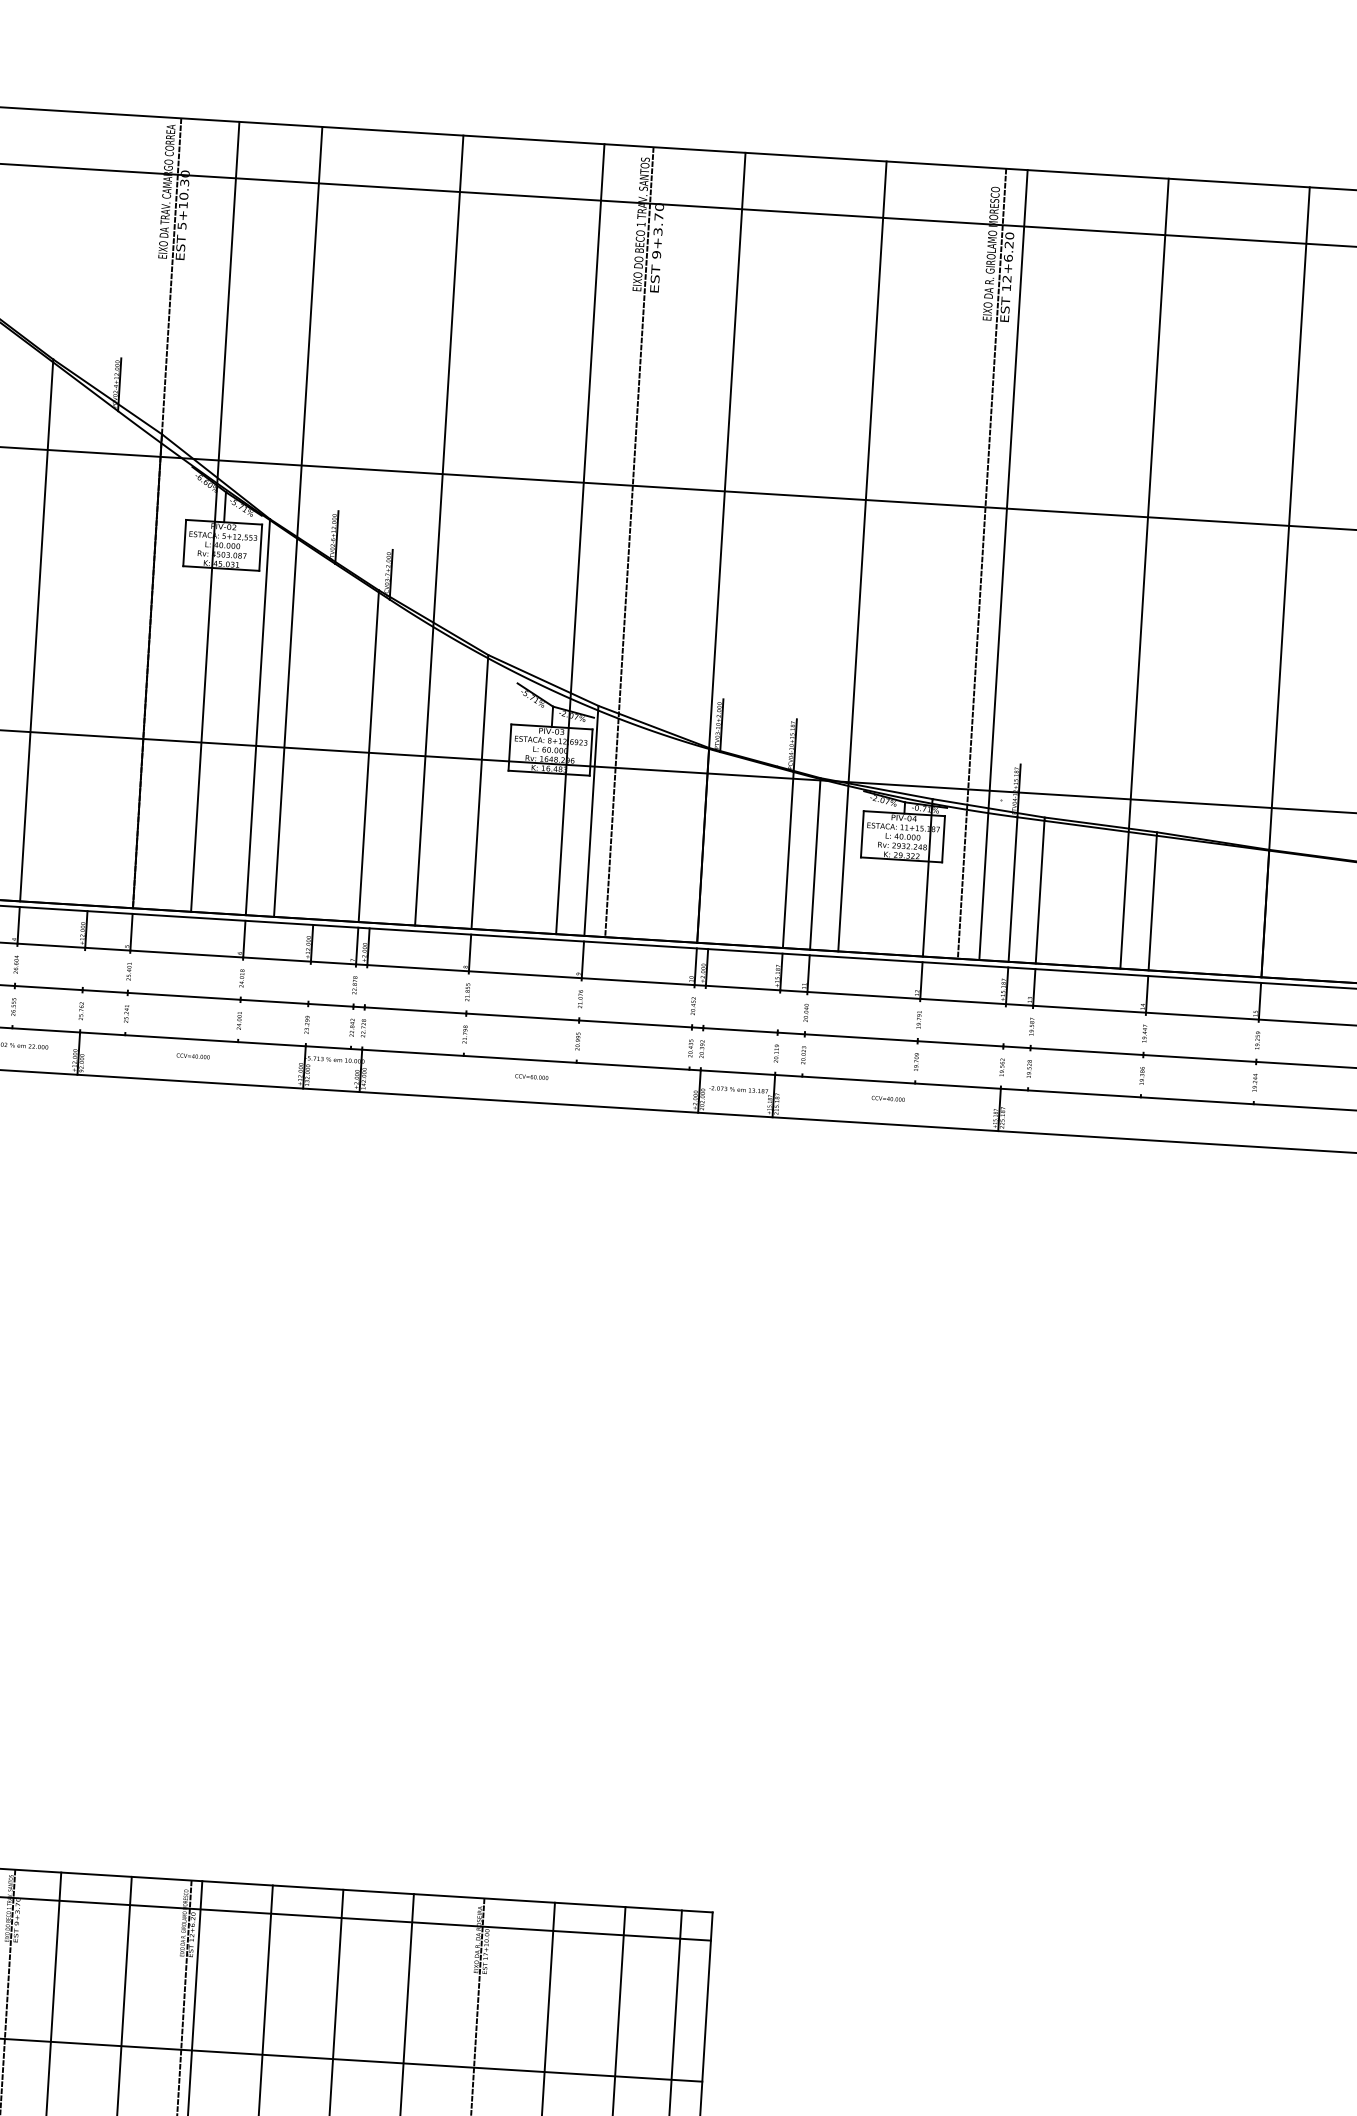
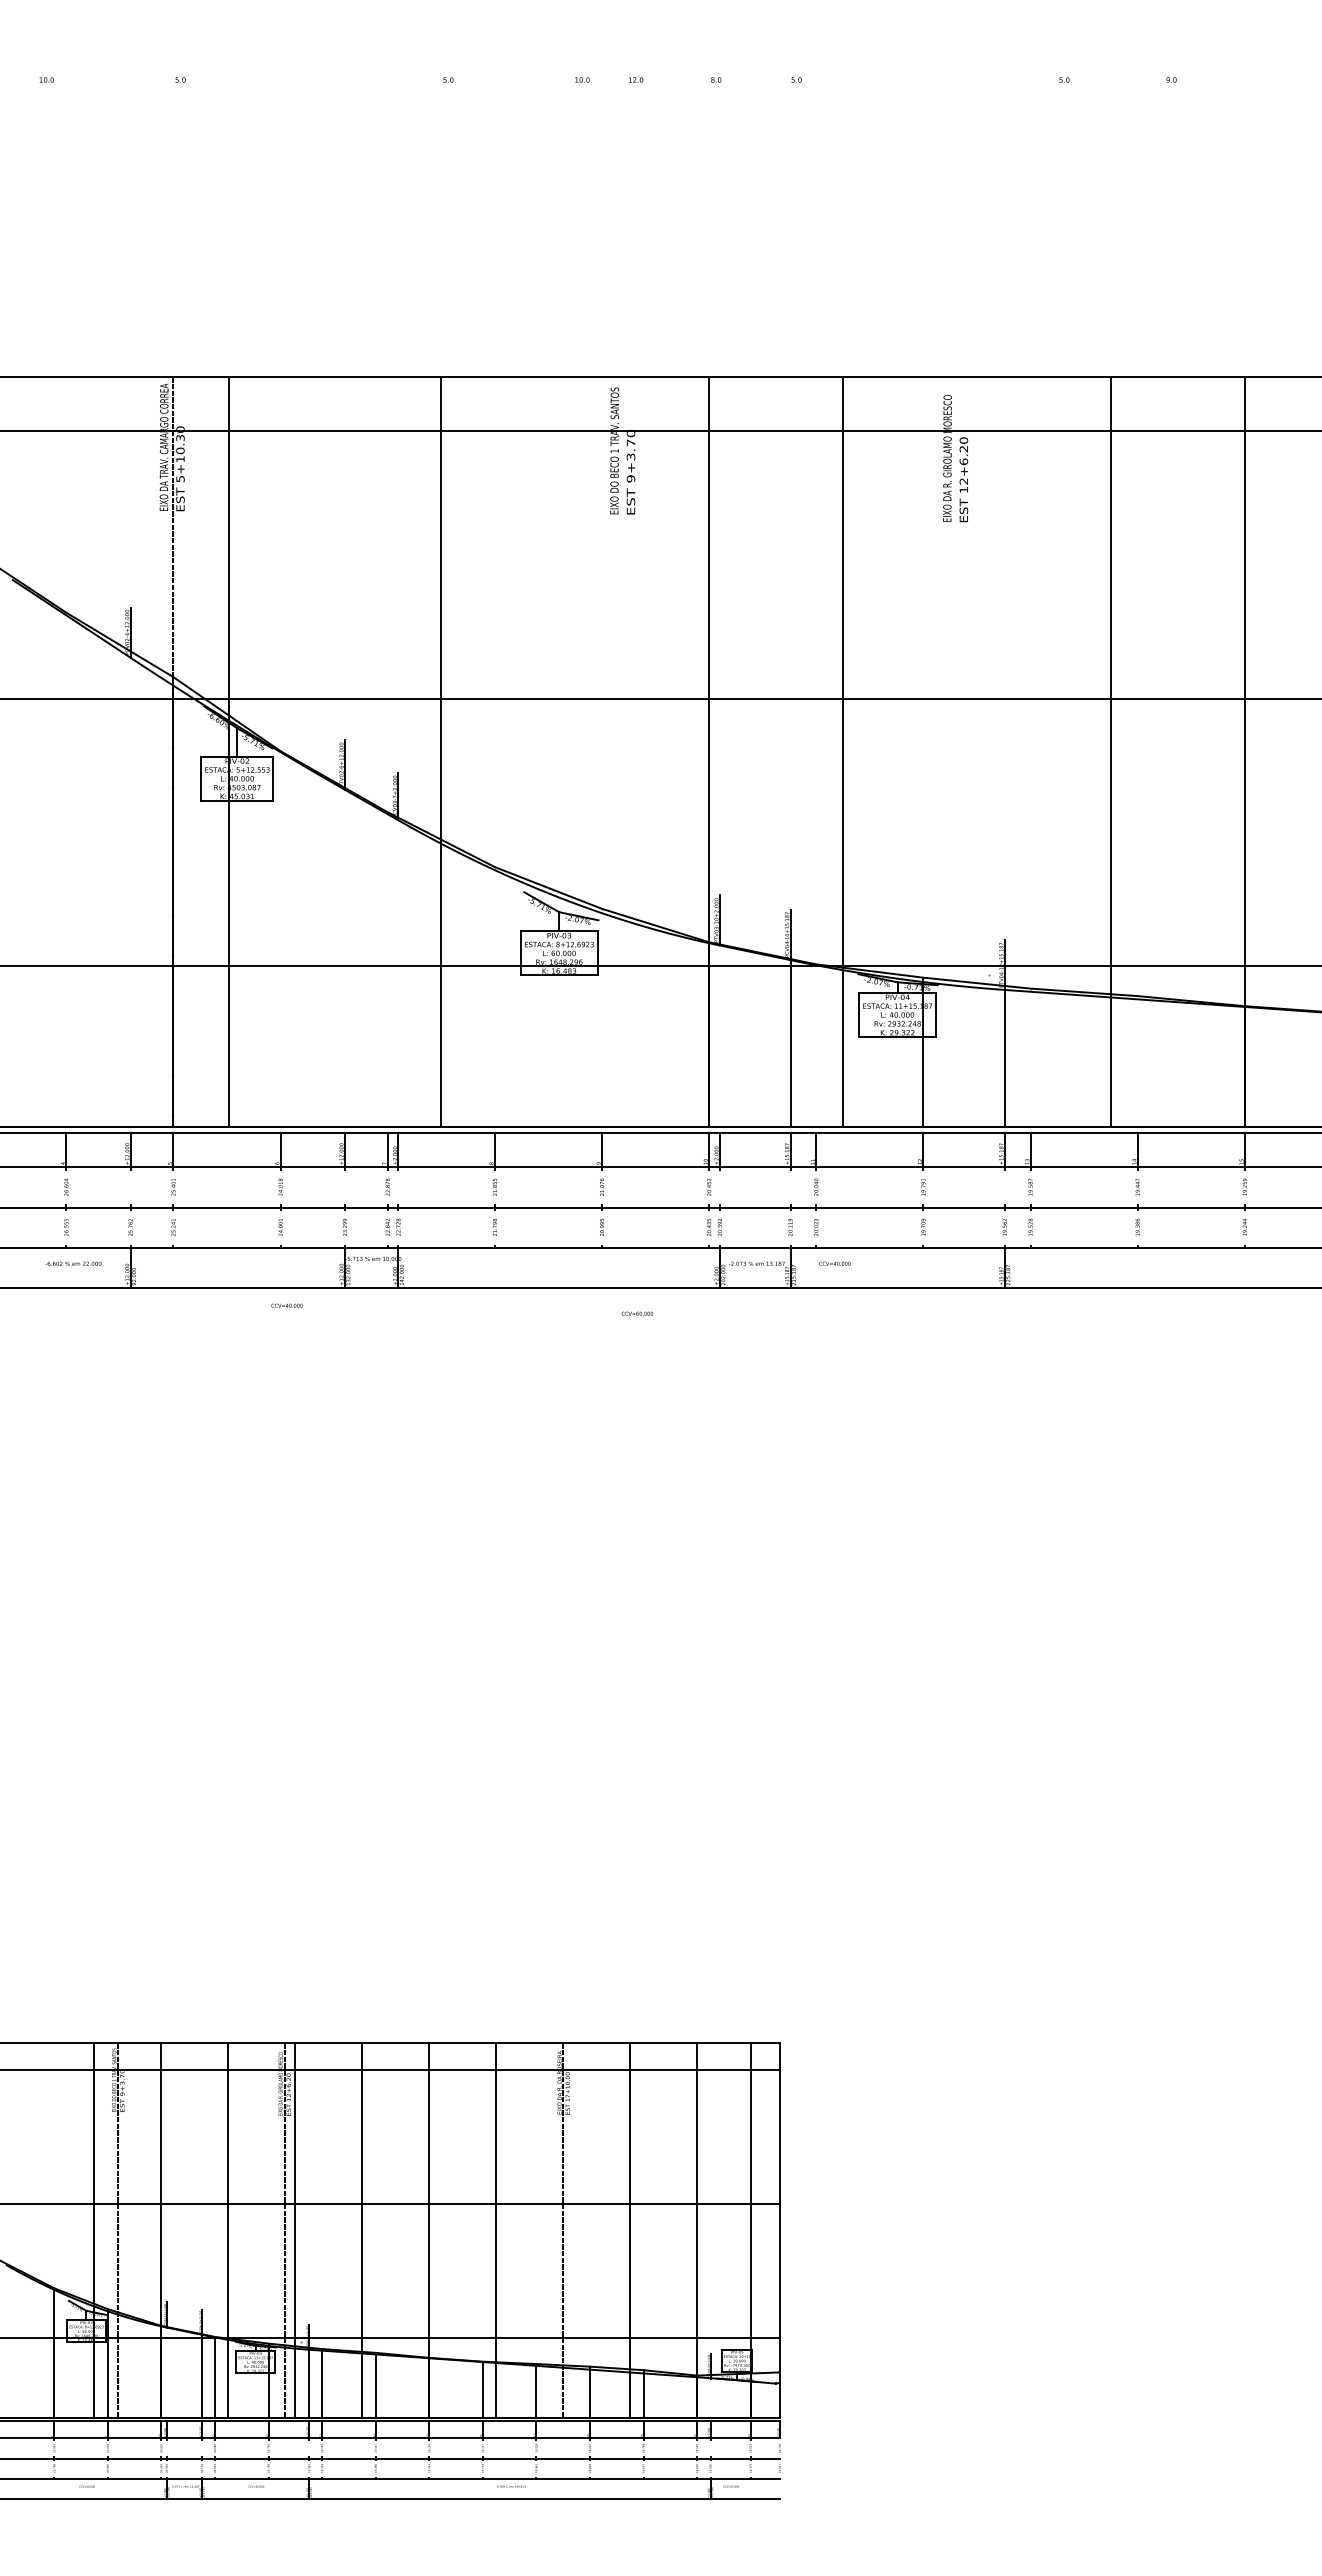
line: (298, 522) -> (307, 752), removed
line: (580, 539) -> (575, 752), removed
line: (629, 542) -> (621, 752), removed
line: (981, 564) -> (956, 752), removed
line: (1002, 565) -> (976, 752), removed
line: (36, 629) -> (66, 869), removed
line: (257, 717) -> (280, 939), removed
line: (368, 755) -> (387, 969), removed
line: (479, 792) -> (494, 997), removed
line: (591, 820) -> (602, 1017), removed
line: (815, 863) -> (816, 1045), removed
line: (1040, 890) -> (1030, 1057), removed
line: (1152, 901) -> (1137, 1061), removed
text: (192, 1056) -> (286, 1305), moved
text: (531, 1076) -> (637, 1313), moved
text: (887, 1098) -> (834, 1263), moved

